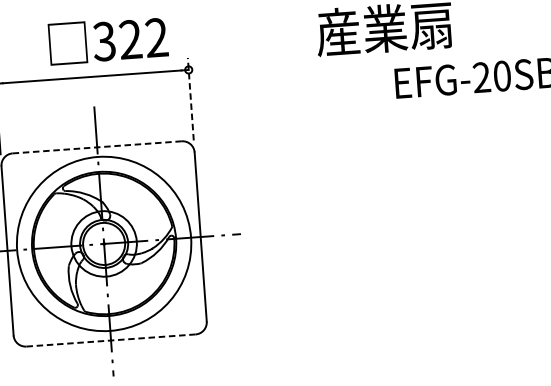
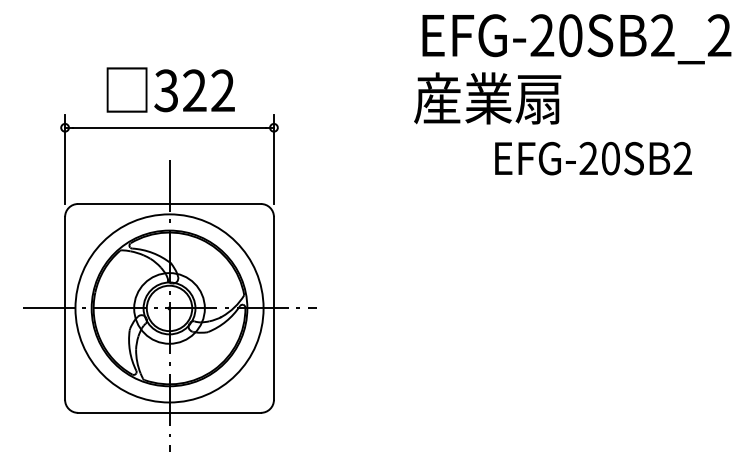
text: (108, 40) -> (170, 89), moved
line: (190, 99) -> (273, 159), dashed -> solid
line: (98, 147) -> (170, 204), dashed -> solid
line: (111, 340) -> (170, 412), dashed -> solid

